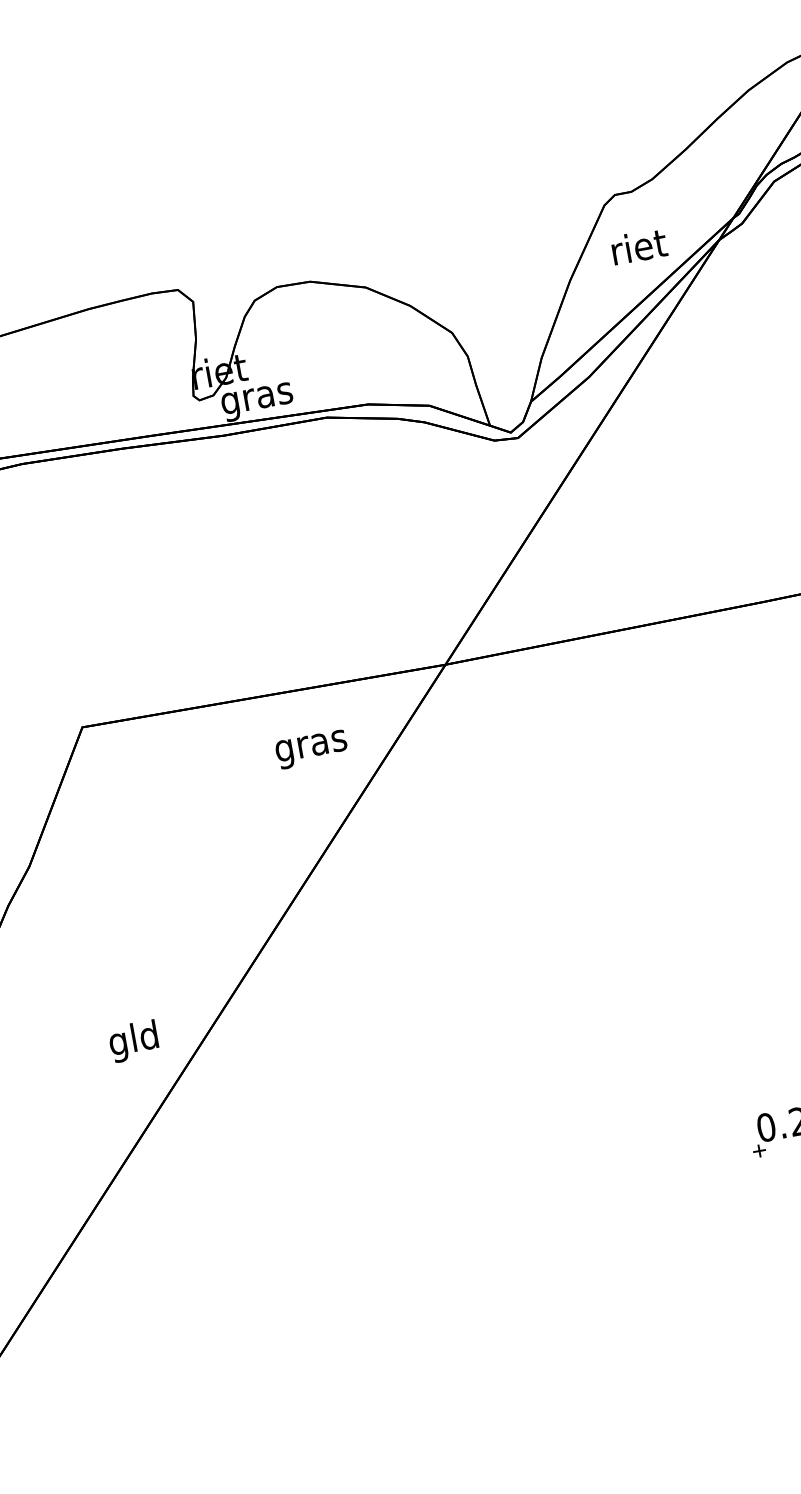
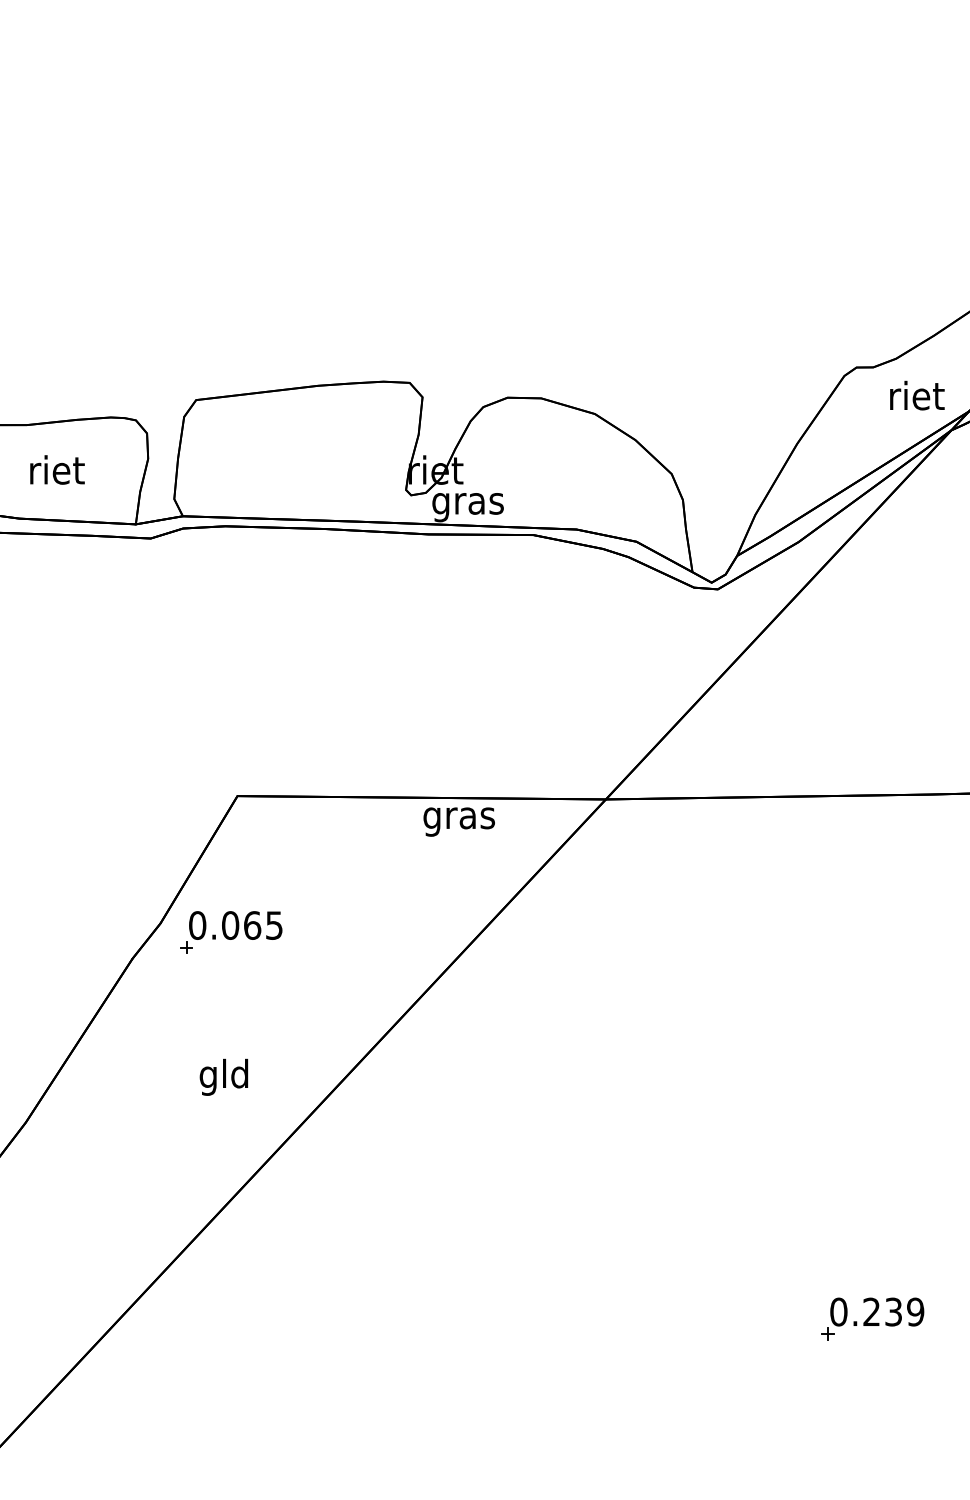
text: (639, 246) -> (917, 395), moved
text: (311, 749) -> (458, 821), moved
part: (100, 862) -> (231, 932), added
text: (133, 1040) -> (223, 1076), moved

